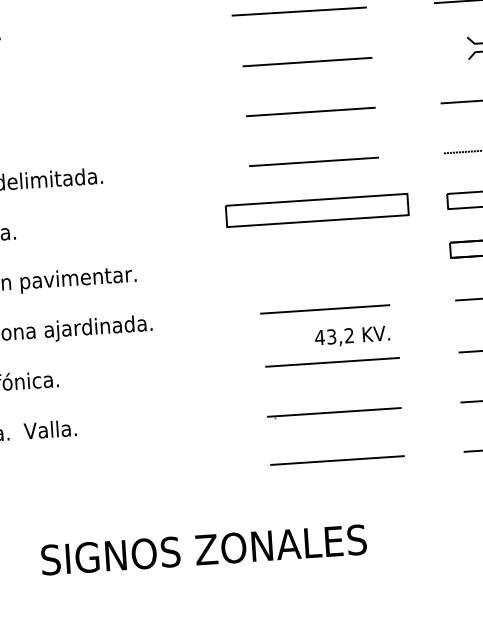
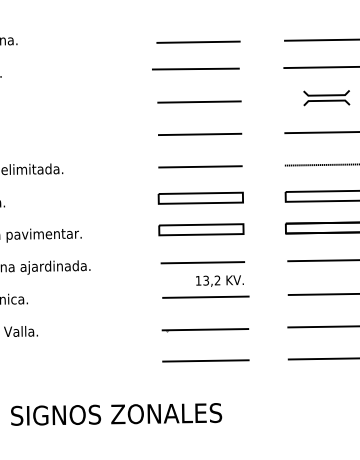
part: (316, 209) -> (200, 197), size x0.71
part: (320, 258) -> (201, 229), added
text: (319, 337) -> (198, 280), 43,2 -> 13,2

